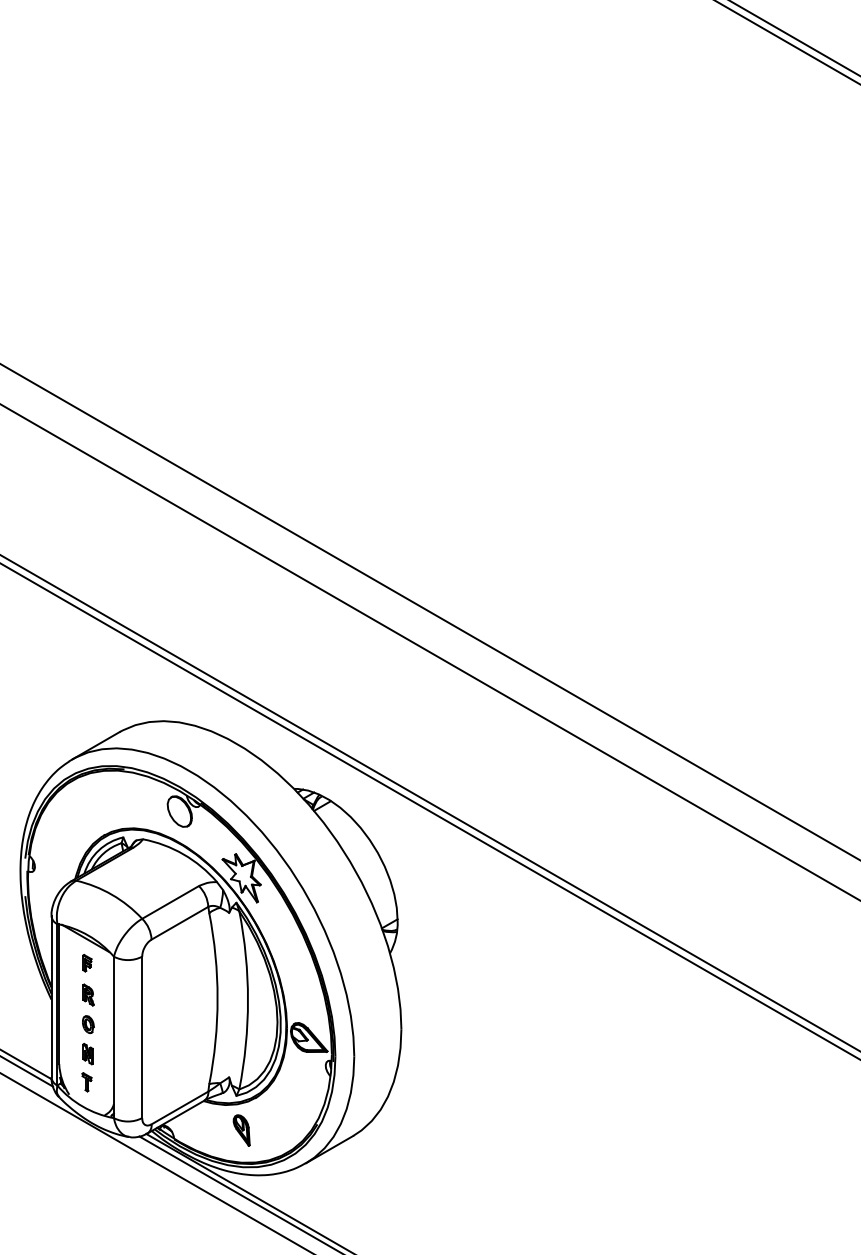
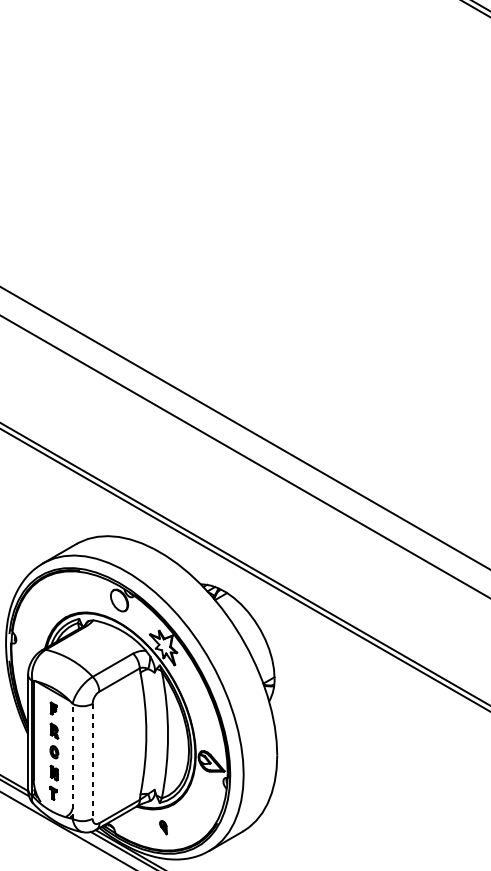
line: (113, 1037) -> (72, 761), solid -> dashed
line: (142, 1037) -> (92, 761), solid -> dashed
part: (241, 1130) -> (163, 827), size x0.6

